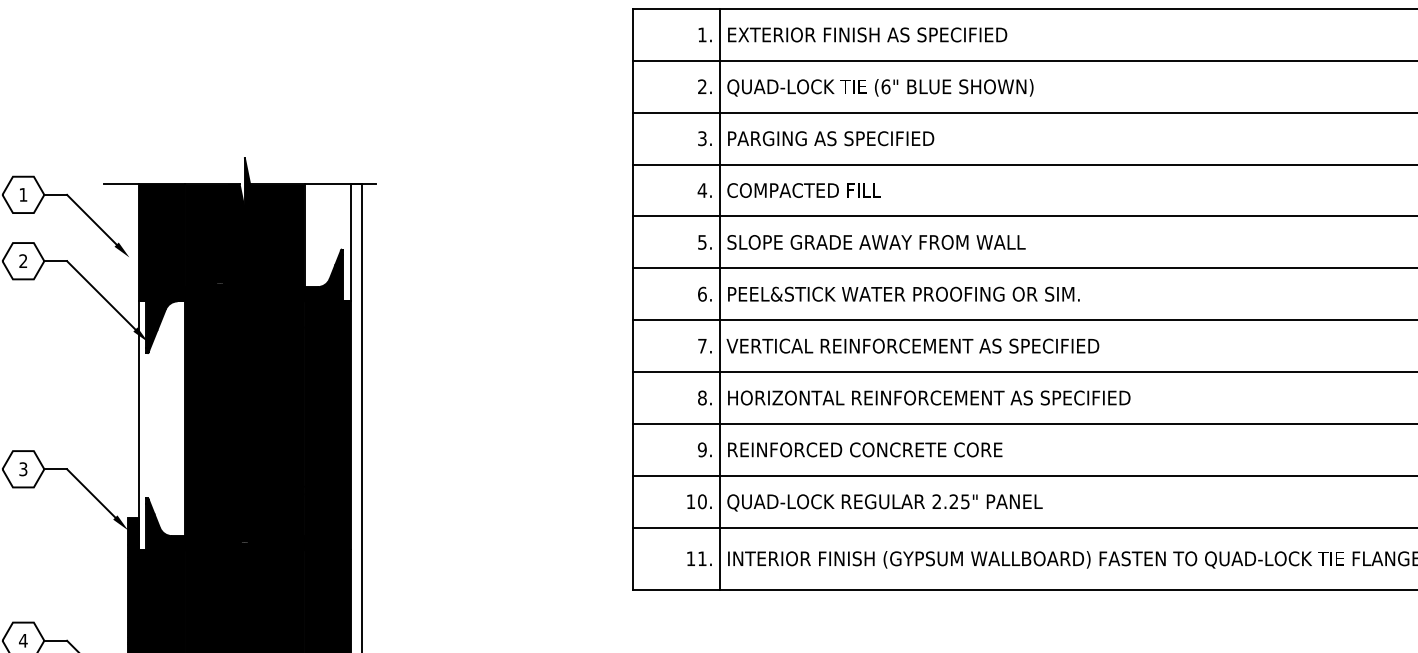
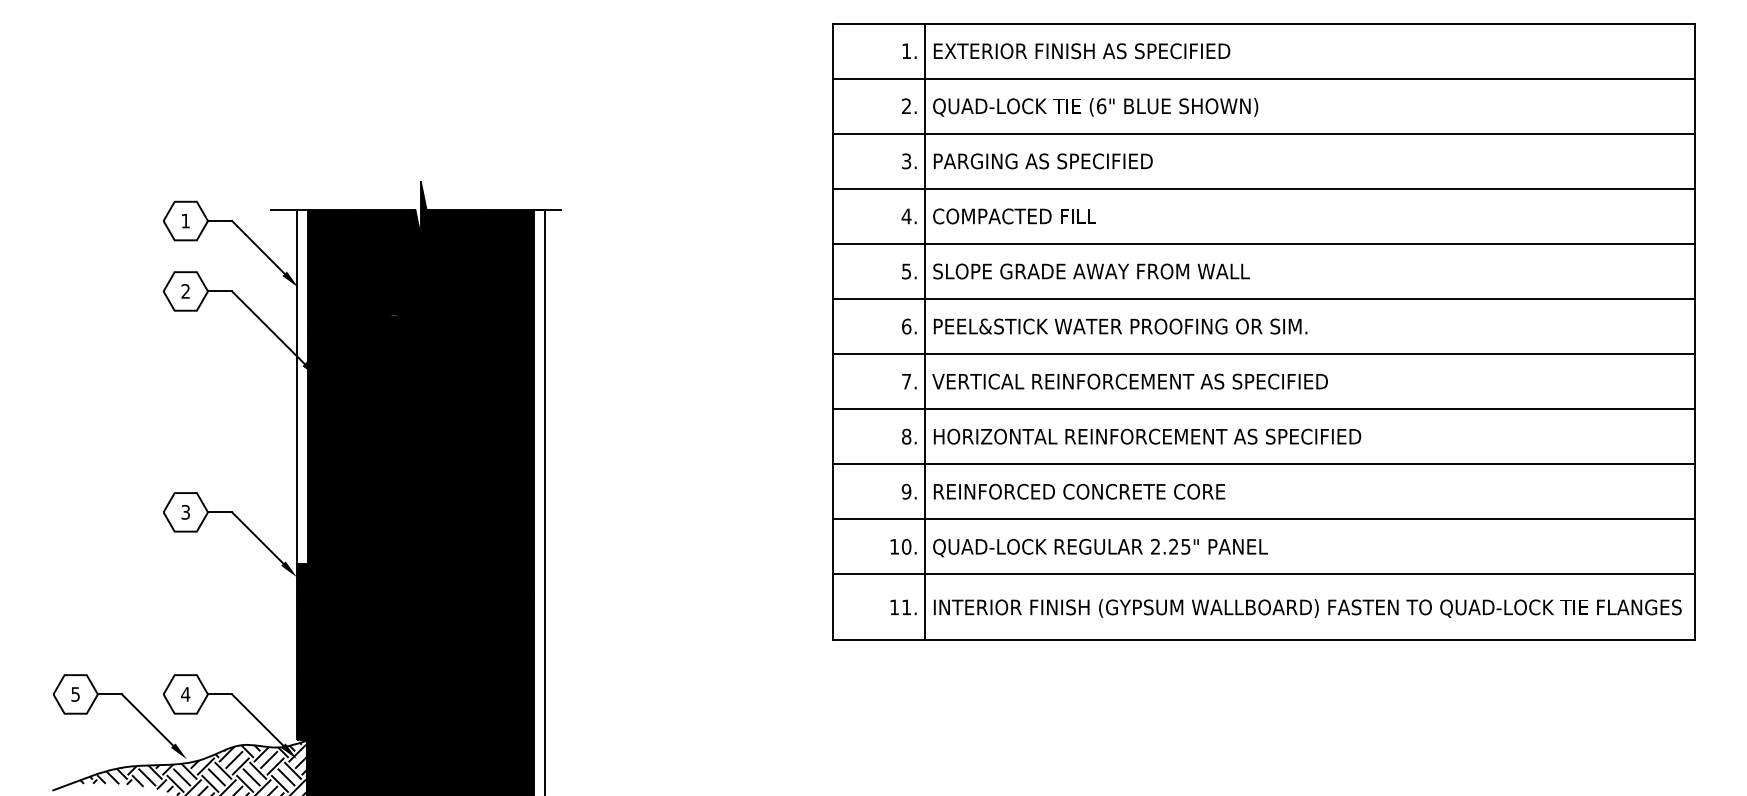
fill: (327, 242) -> (508, 271), added
line: (127, 350) -> (296, 386), added
fill: (161, 426) -> (332, 466), added

